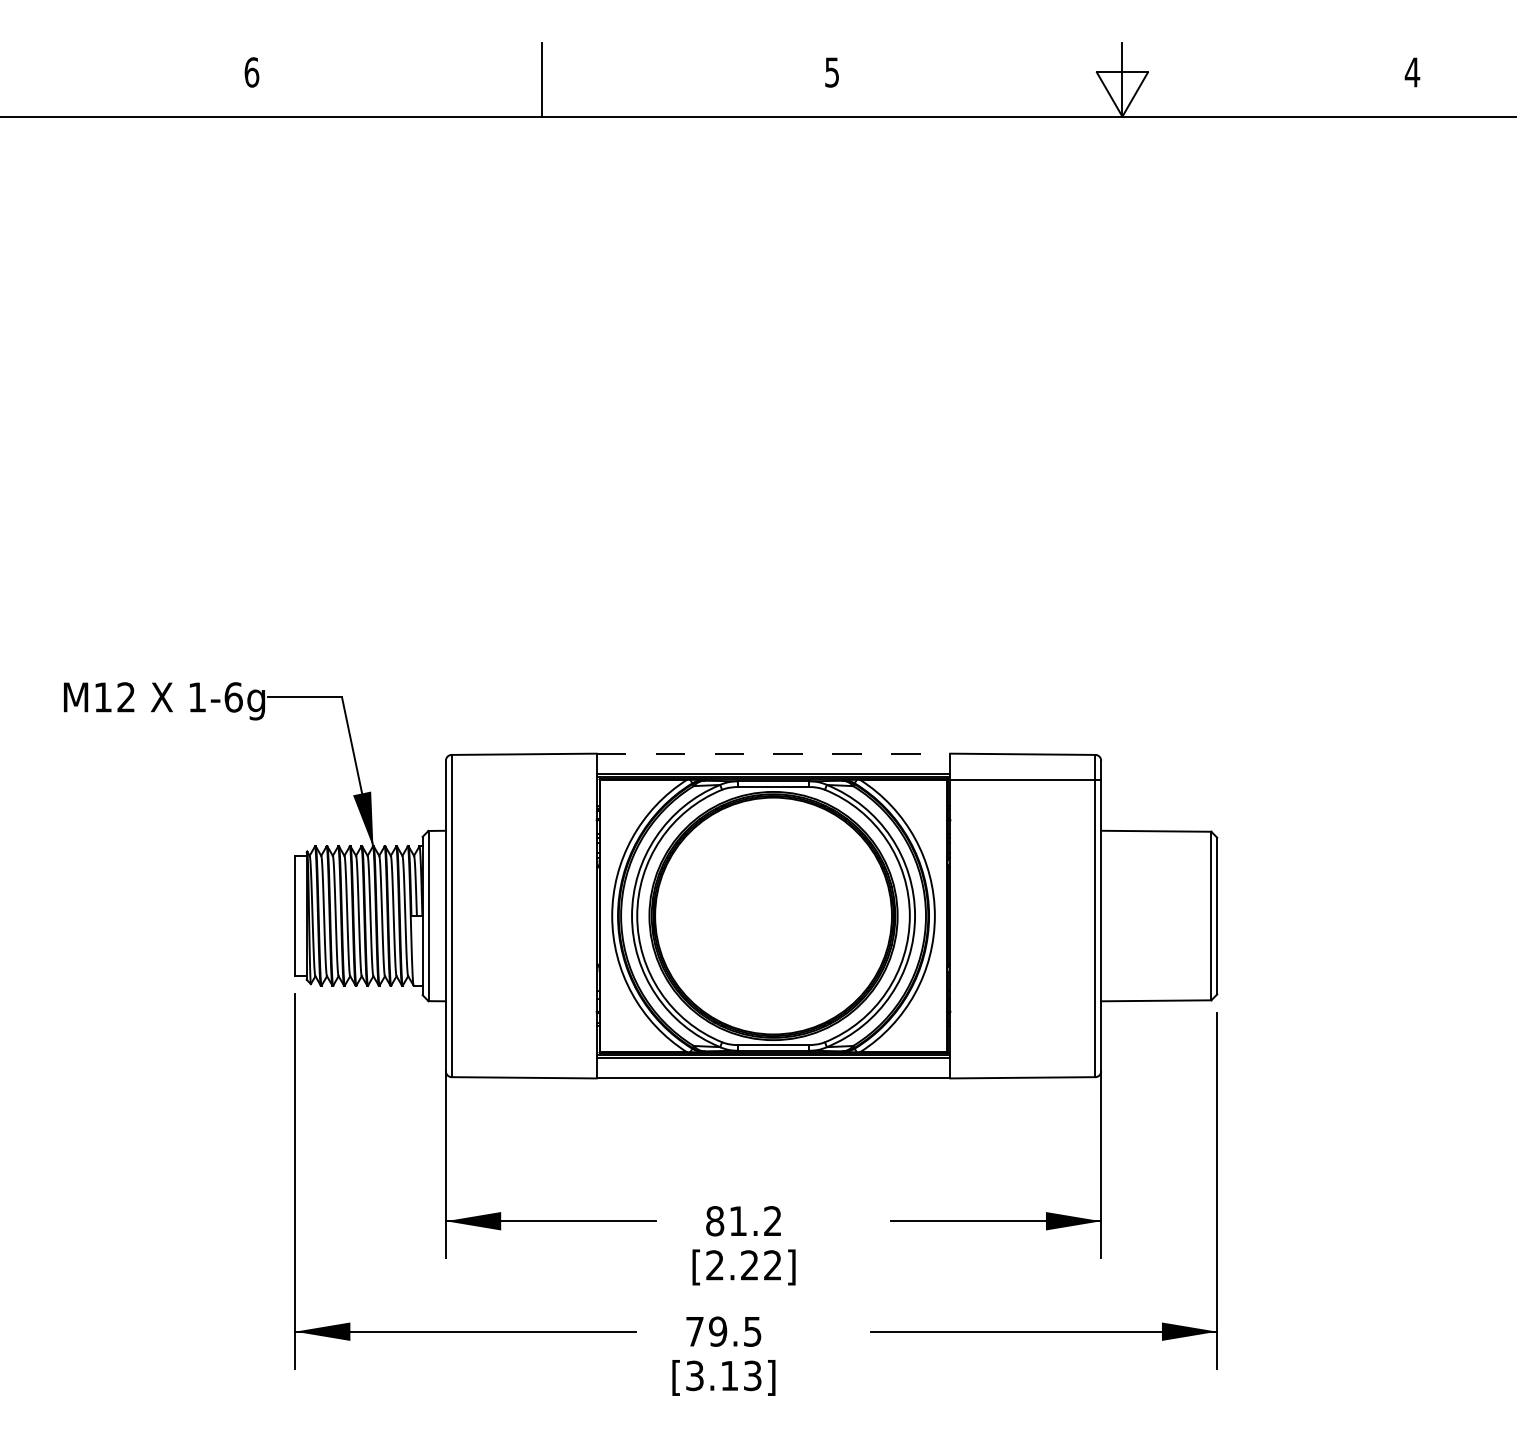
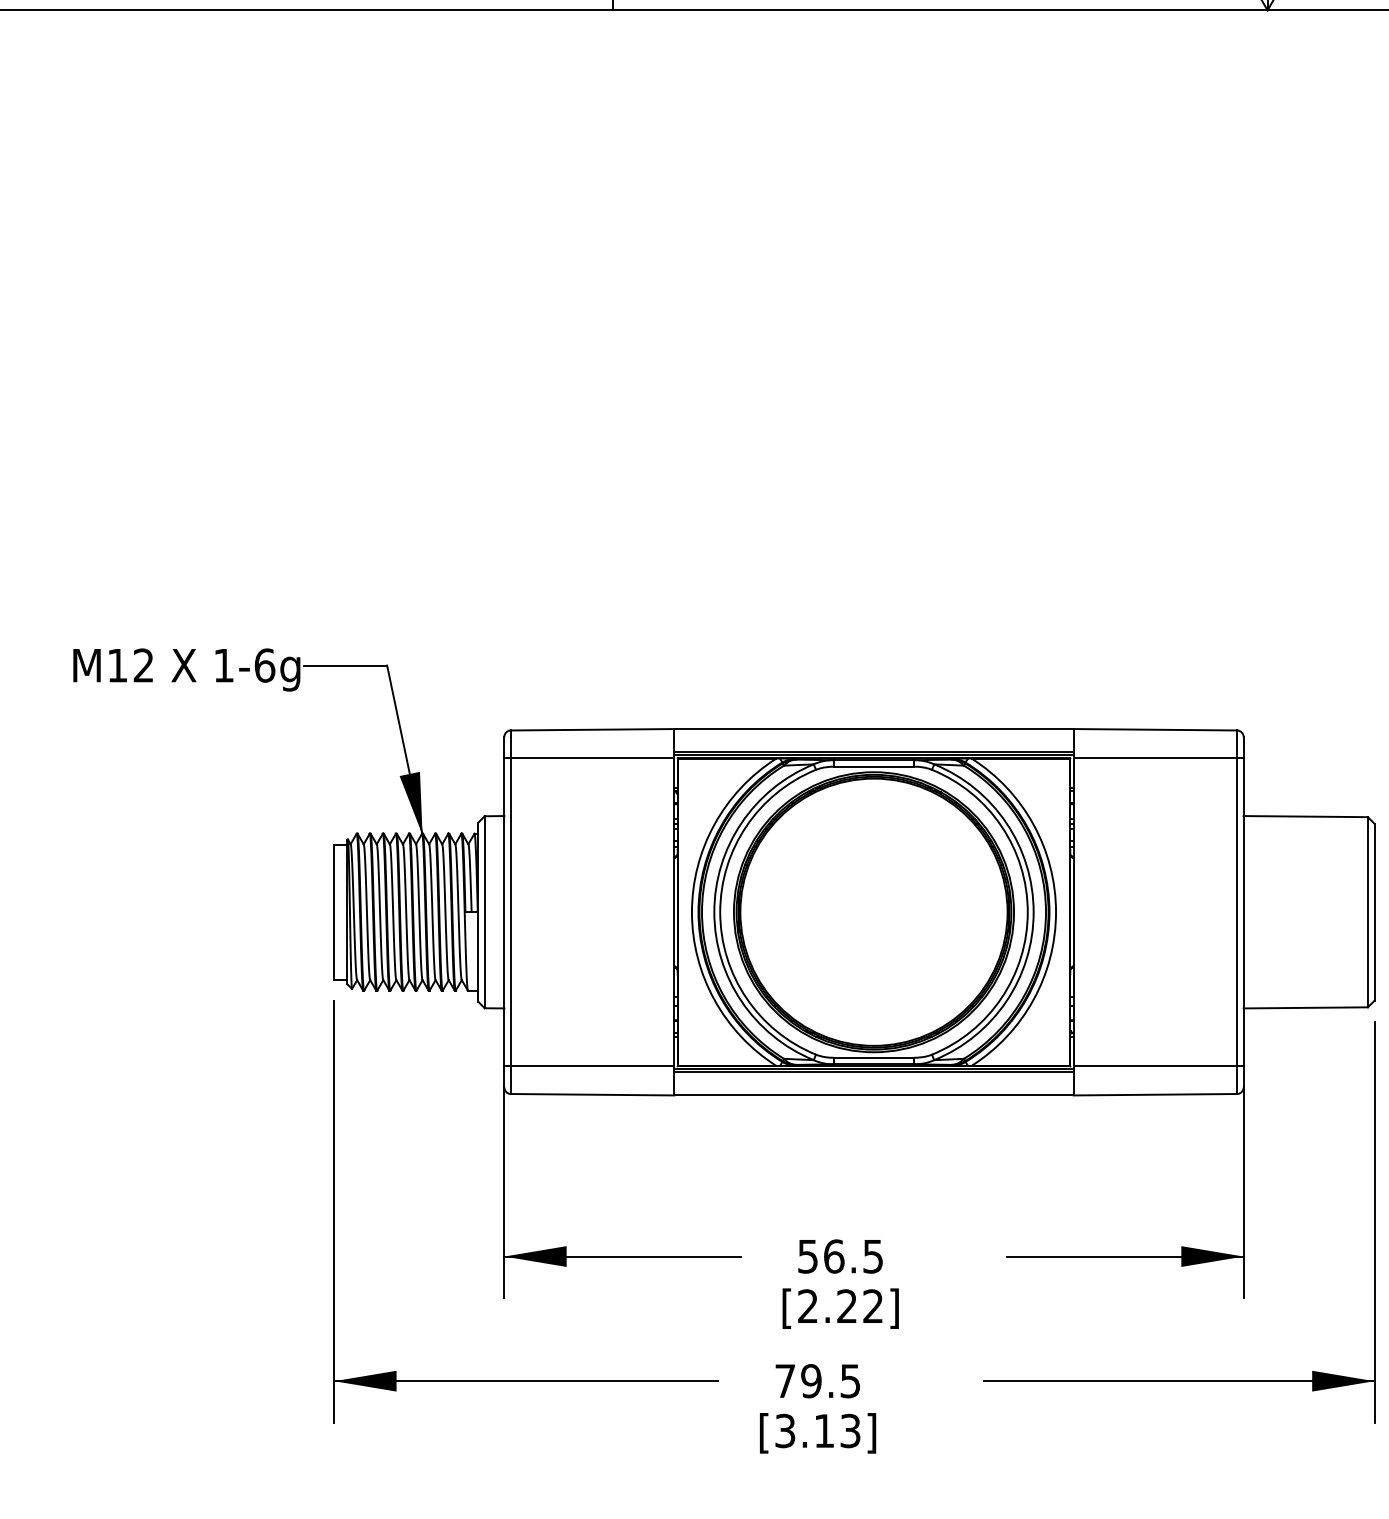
line: (773, 753) -> (873, 728), dashed -> solid
line: (520, 779) -> (588, 758), added
line: (520, 1052) -> (588, 1066), added
line: (1025, 1052) -> (1158, 1066), added
text: (743, 1221) -> (840, 1256), 81.2 -> 56.5

